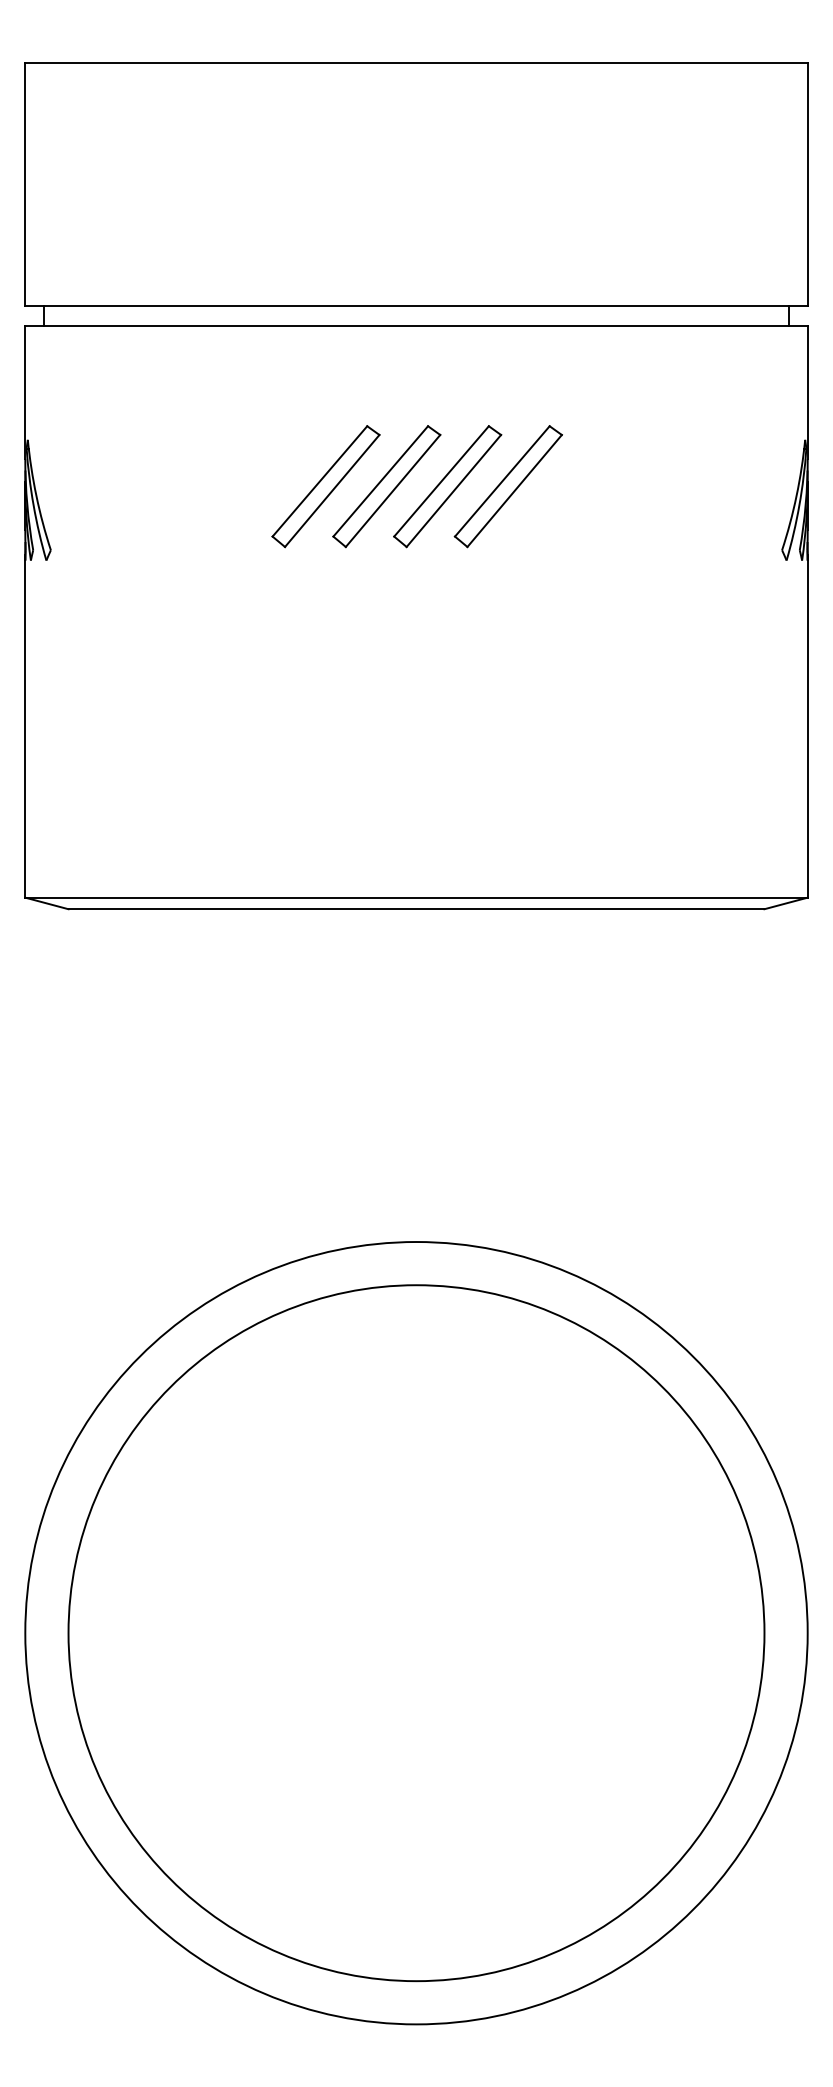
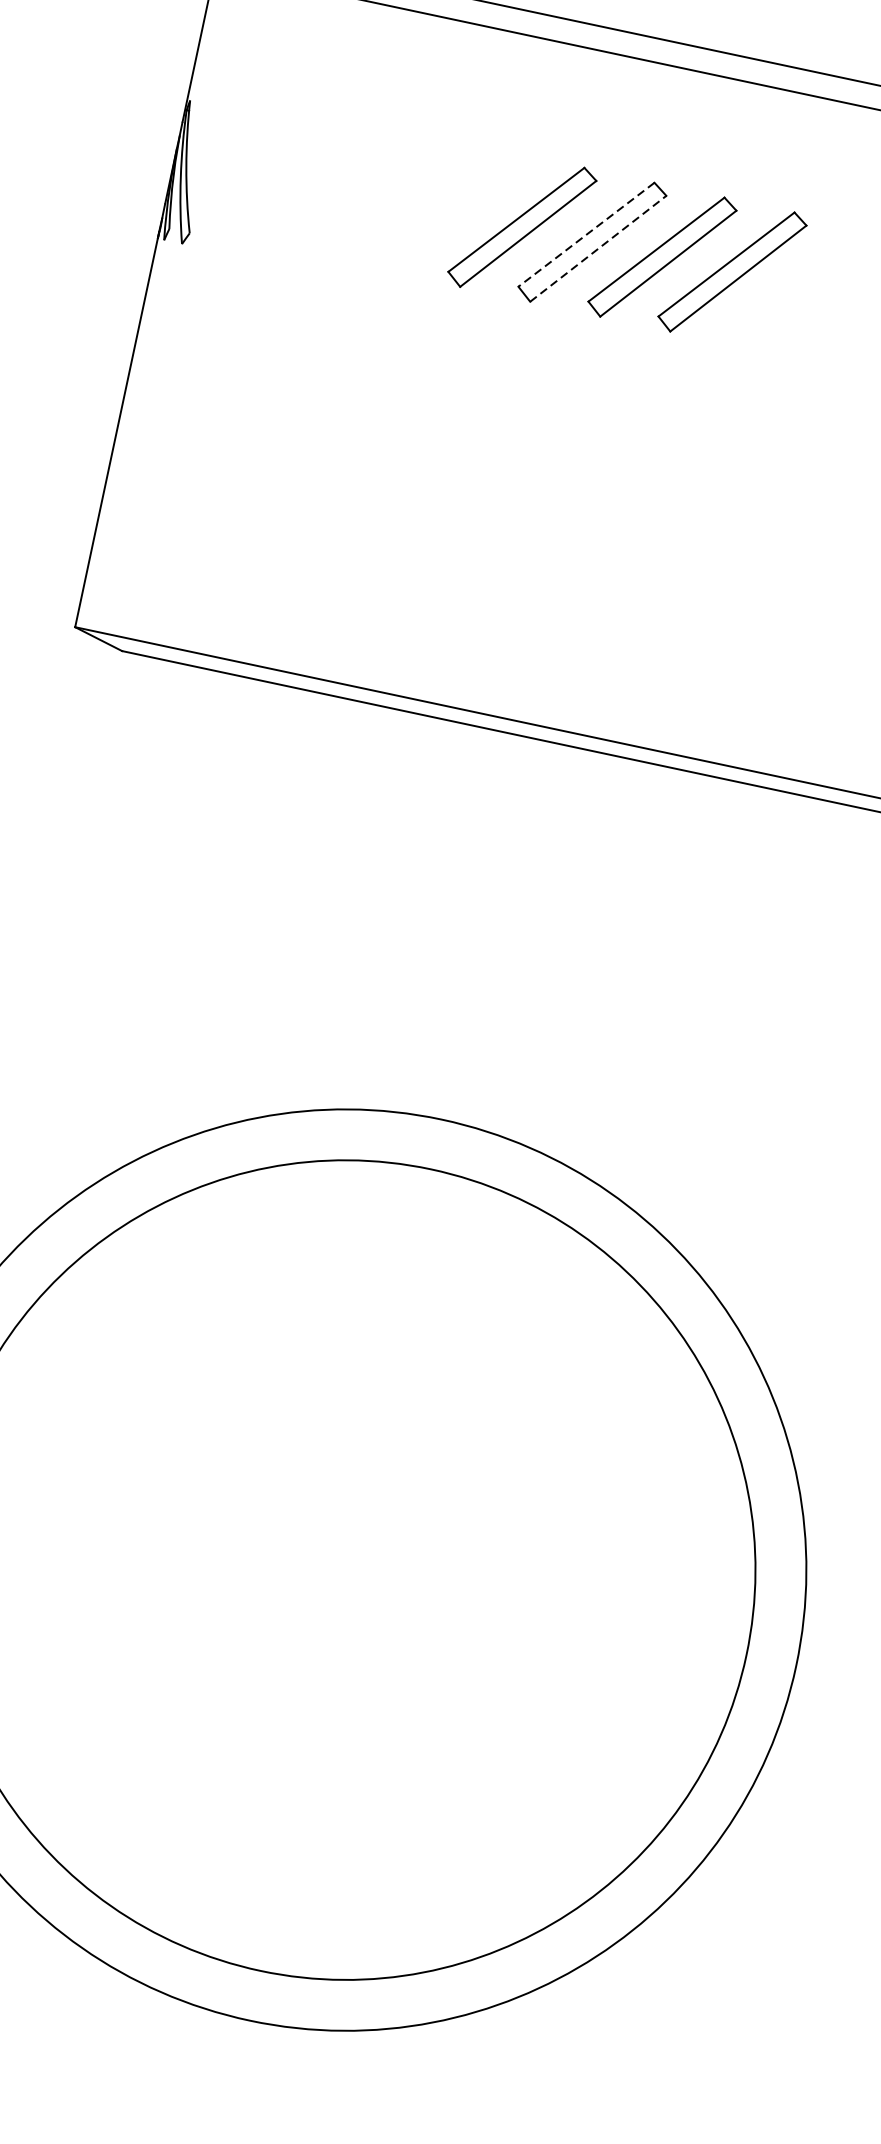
line: (380, 481) -> (586, 234), solid -> dashed
line: (393, 490) -> (598, 248), solid -> dashed

